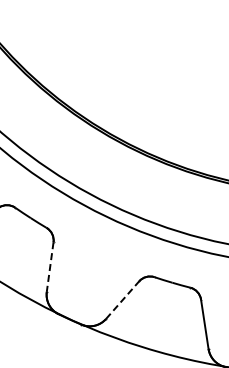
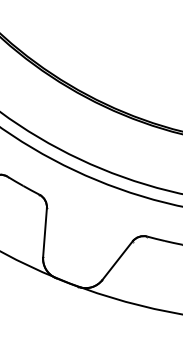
line: (50, 267) -> (45, 233), dashed -> solid
line: (122, 299) -> (117, 260), dashed -> solid

